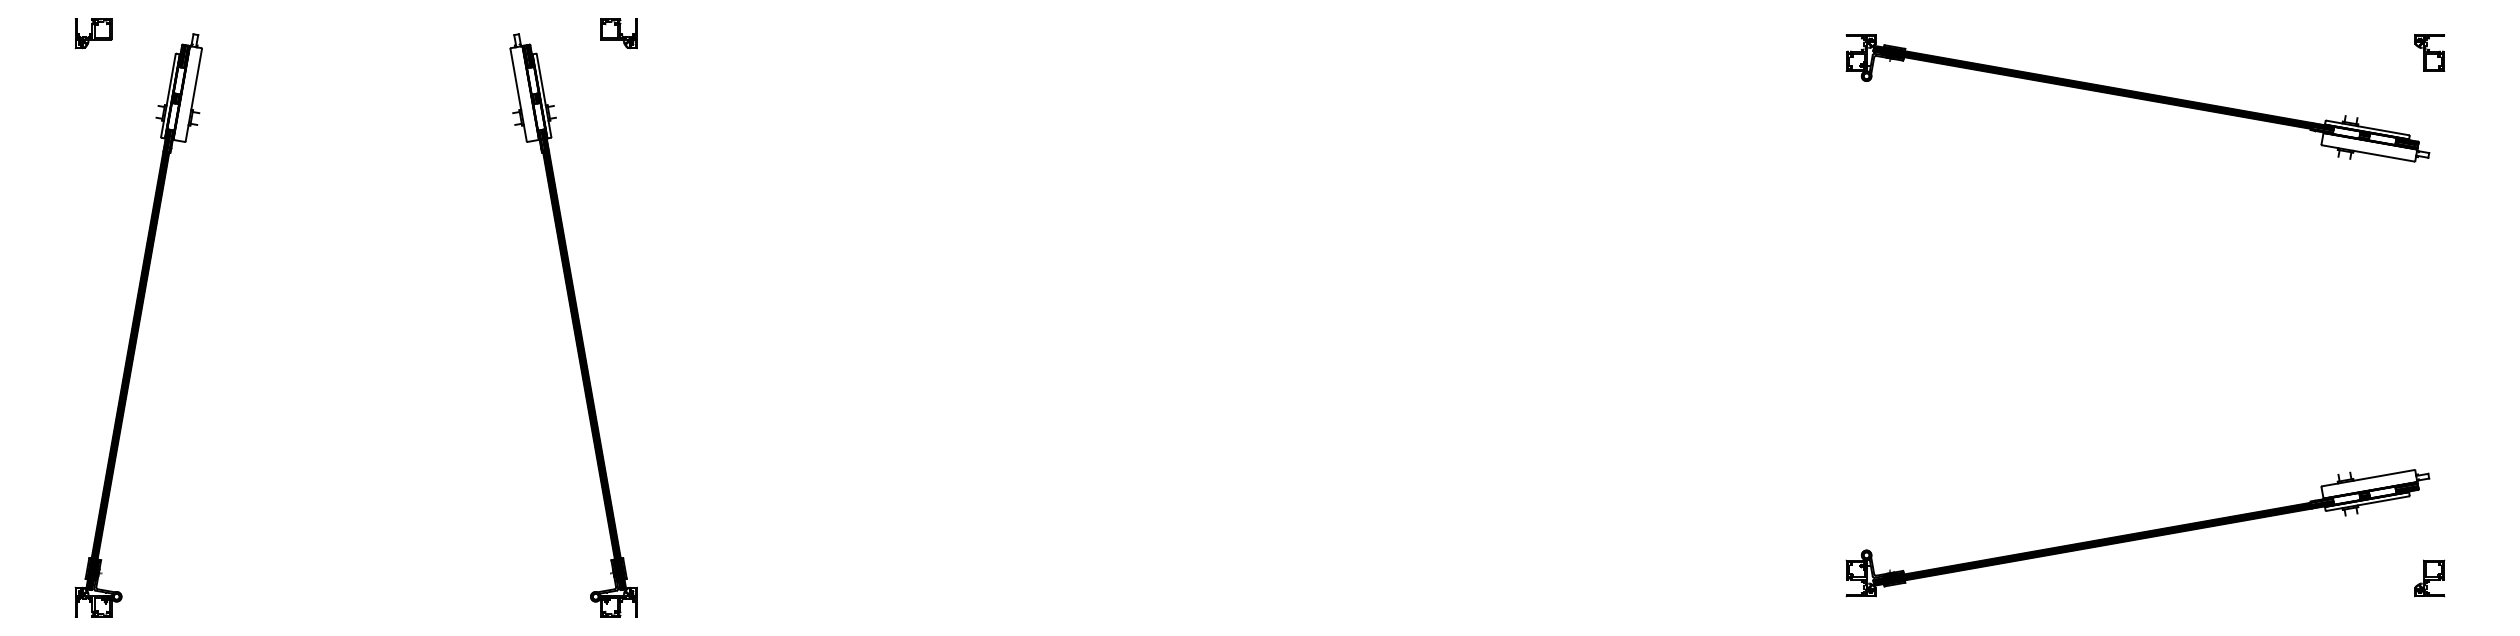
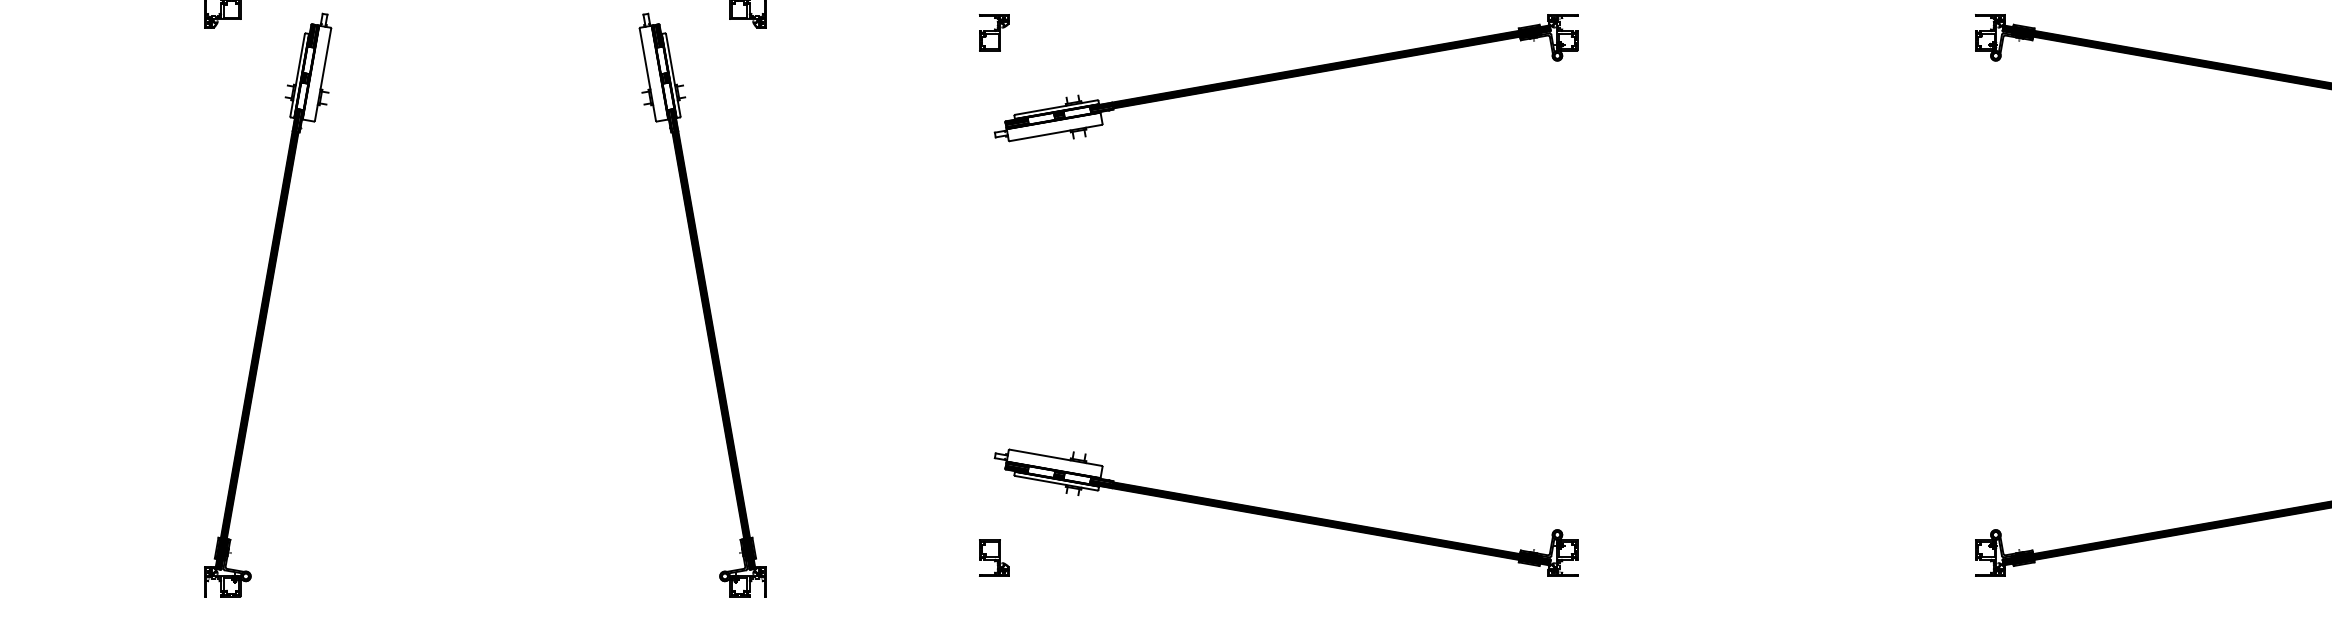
part: (1149, 98) -> (1278, 78), added
part: (1149, 533) -> (1278, 513), added

